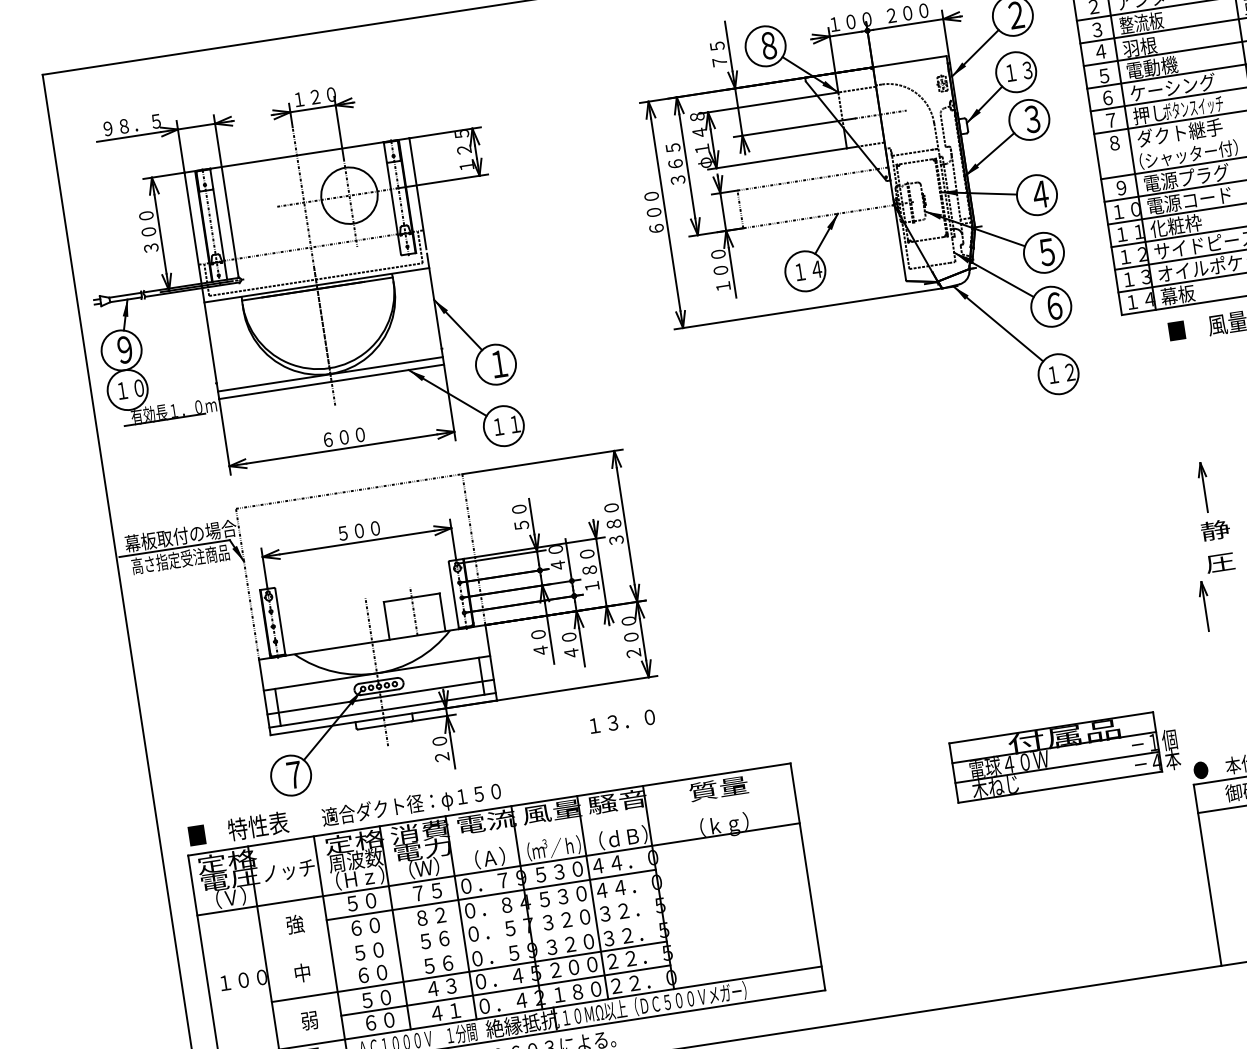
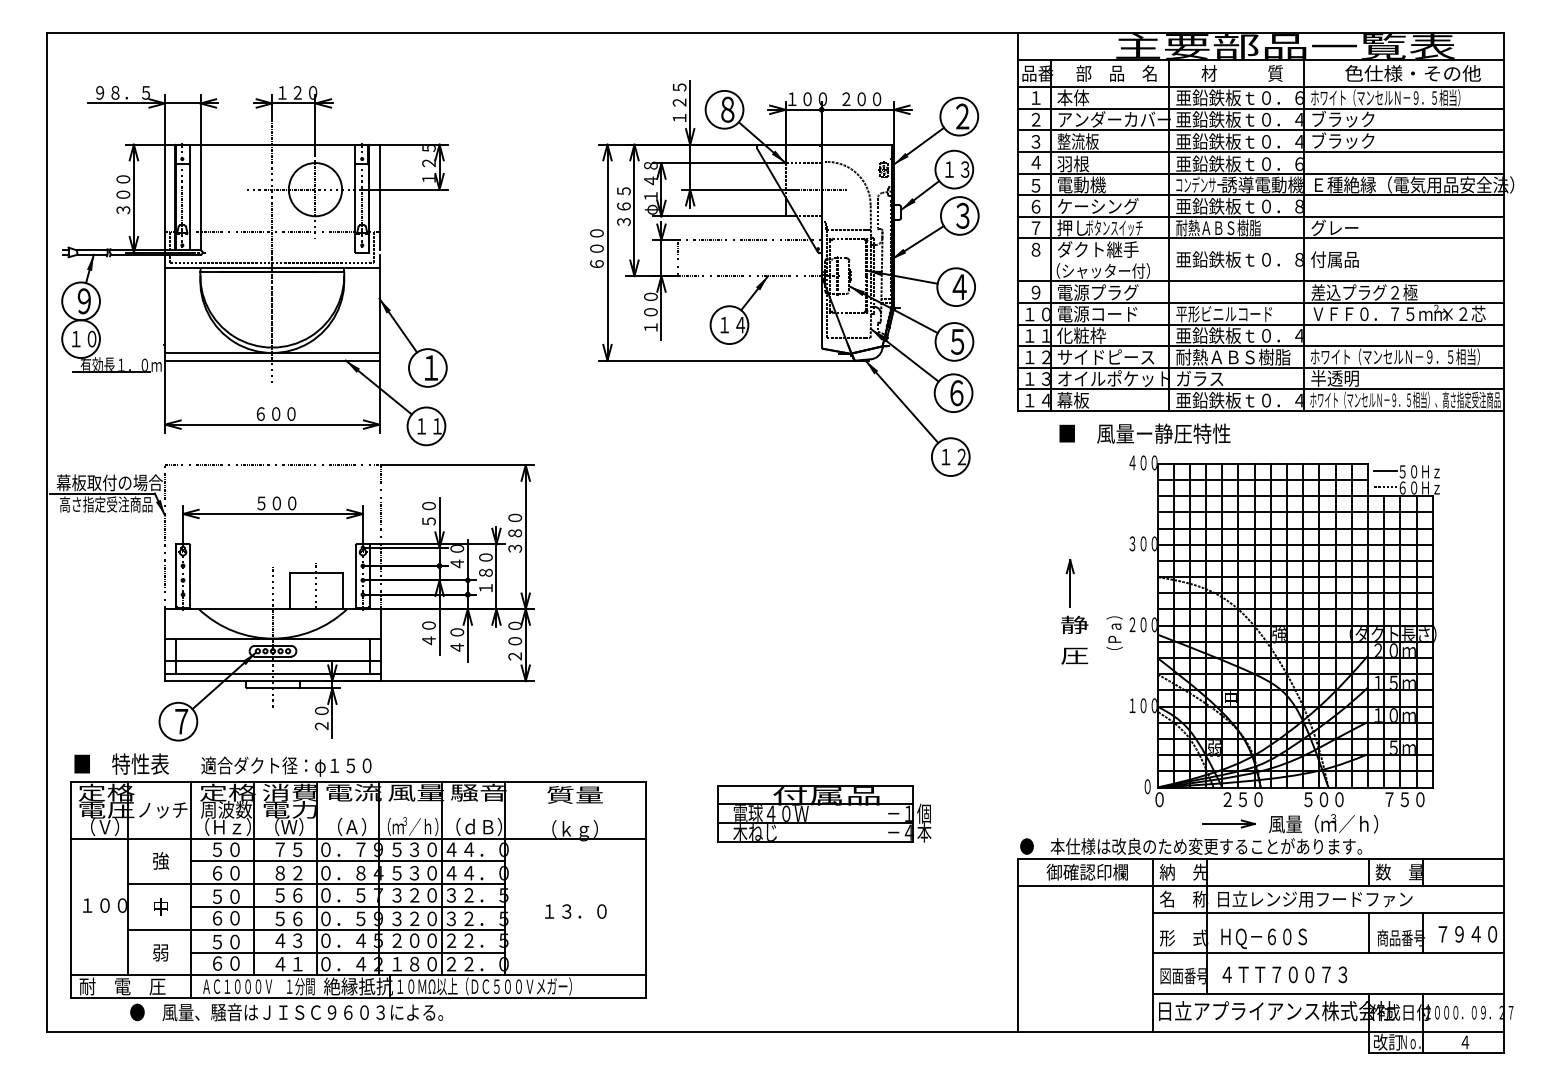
text: (717, 45) -> (679, 102), ７５ -> １２５
part: (1204, 606) -> (1053, 694), removed
text: (622, 721) -> (575, 911), moved
part: (1065, 755) -> (824, 813), moved
line: (462, 924) -> (316, 884), added
line: (498, 943) -> (347, 907), added

